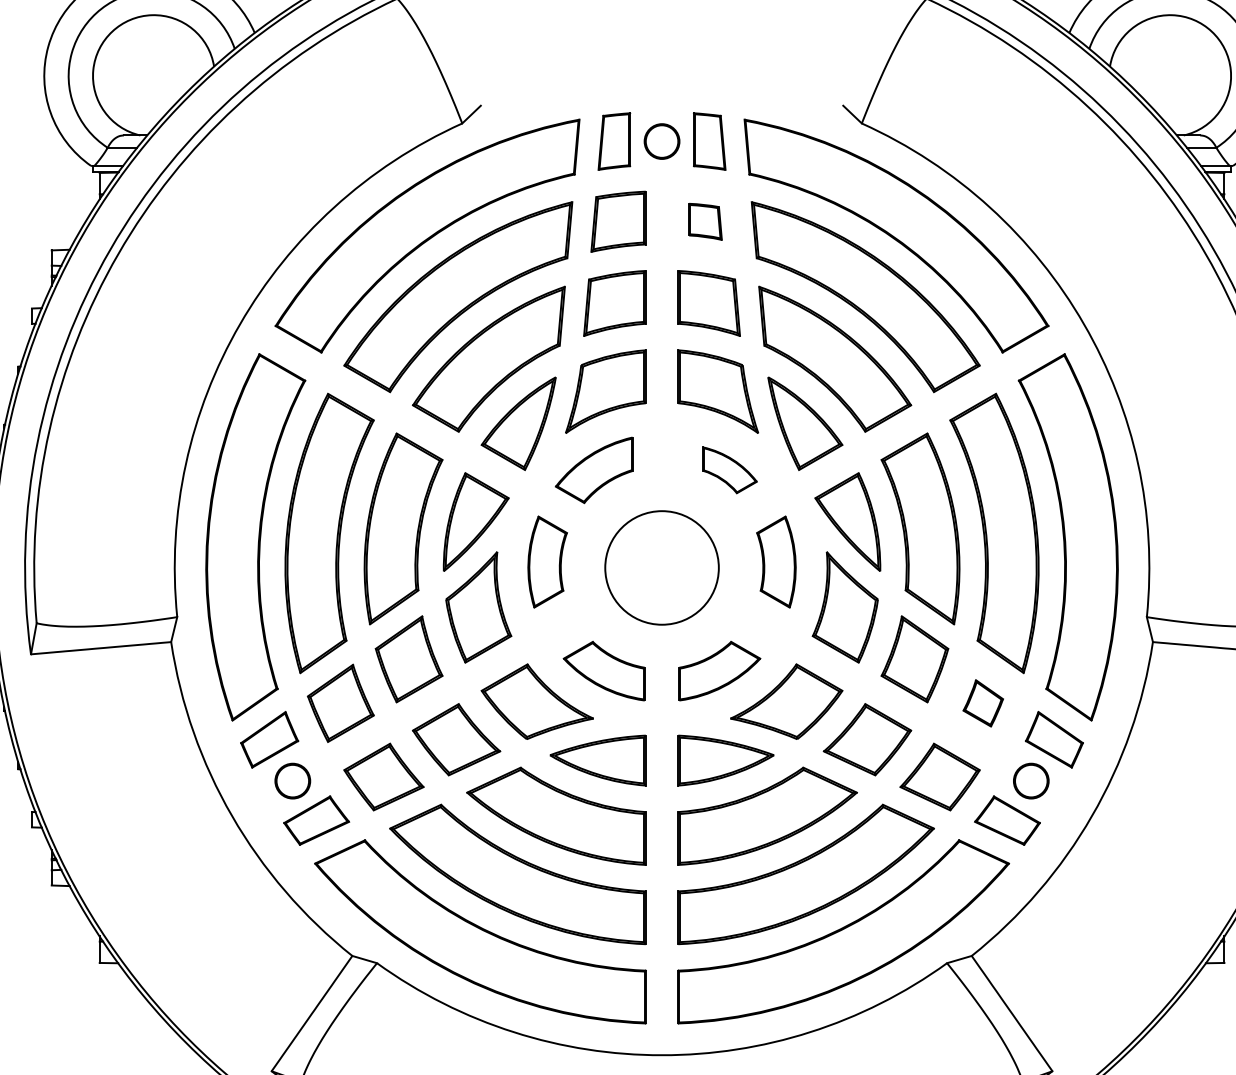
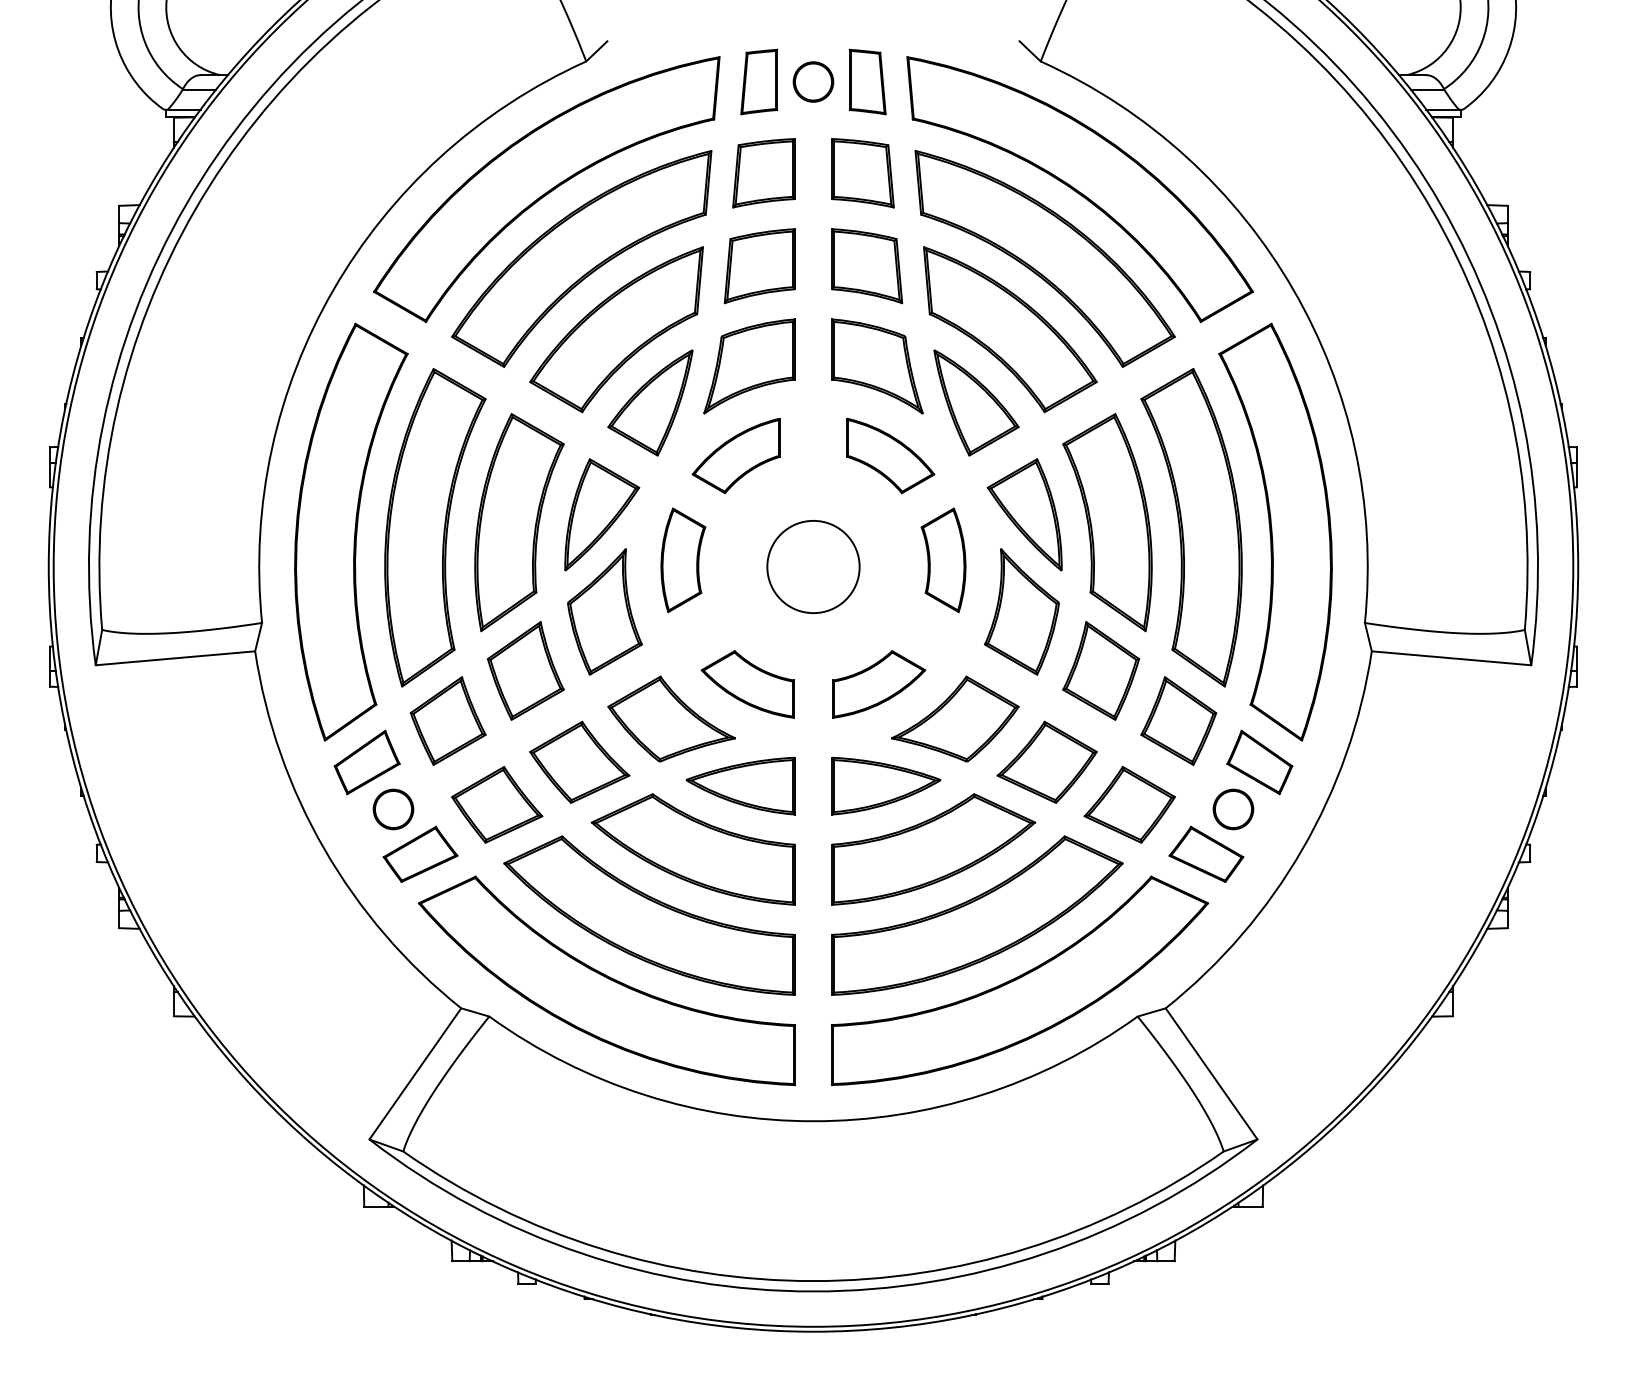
part: (705, 221) -> (862, 173), size x1.67
part: (729, 469) -> (890, 455), size x1.43
circle: (662, 567) -> (813, 566), size x0.71
part: (982, 702) -> (1178, 720), size x1.67

